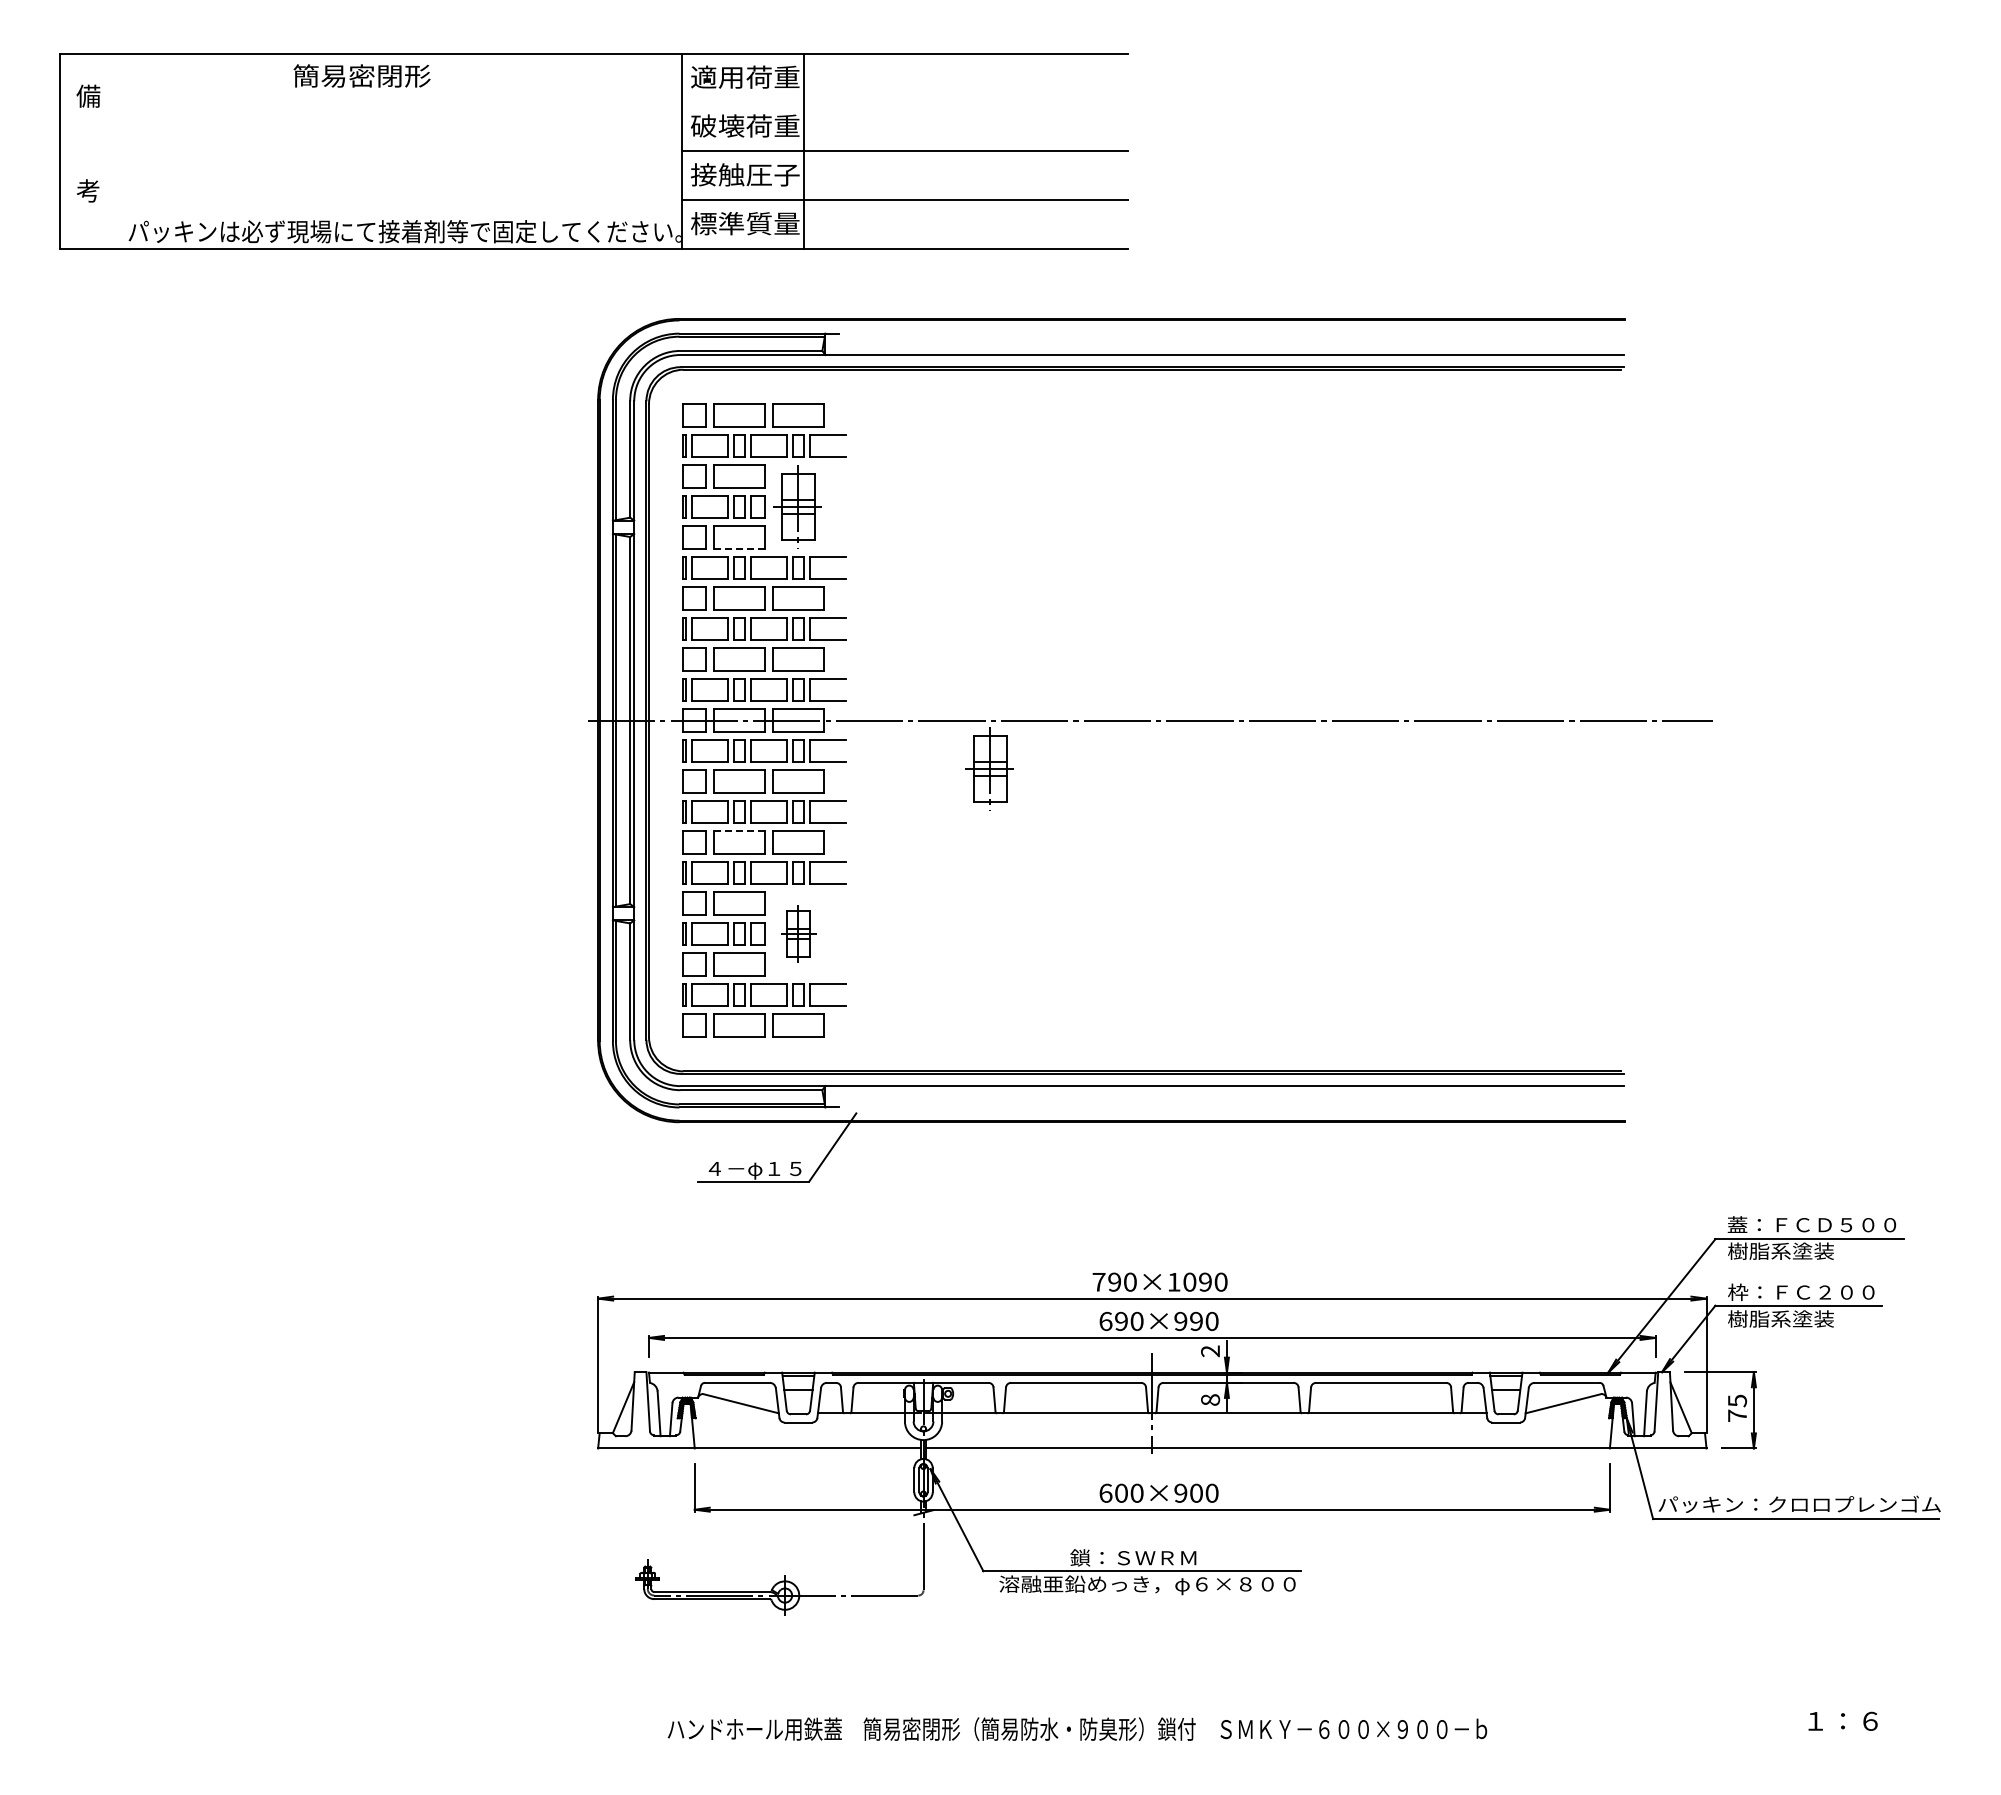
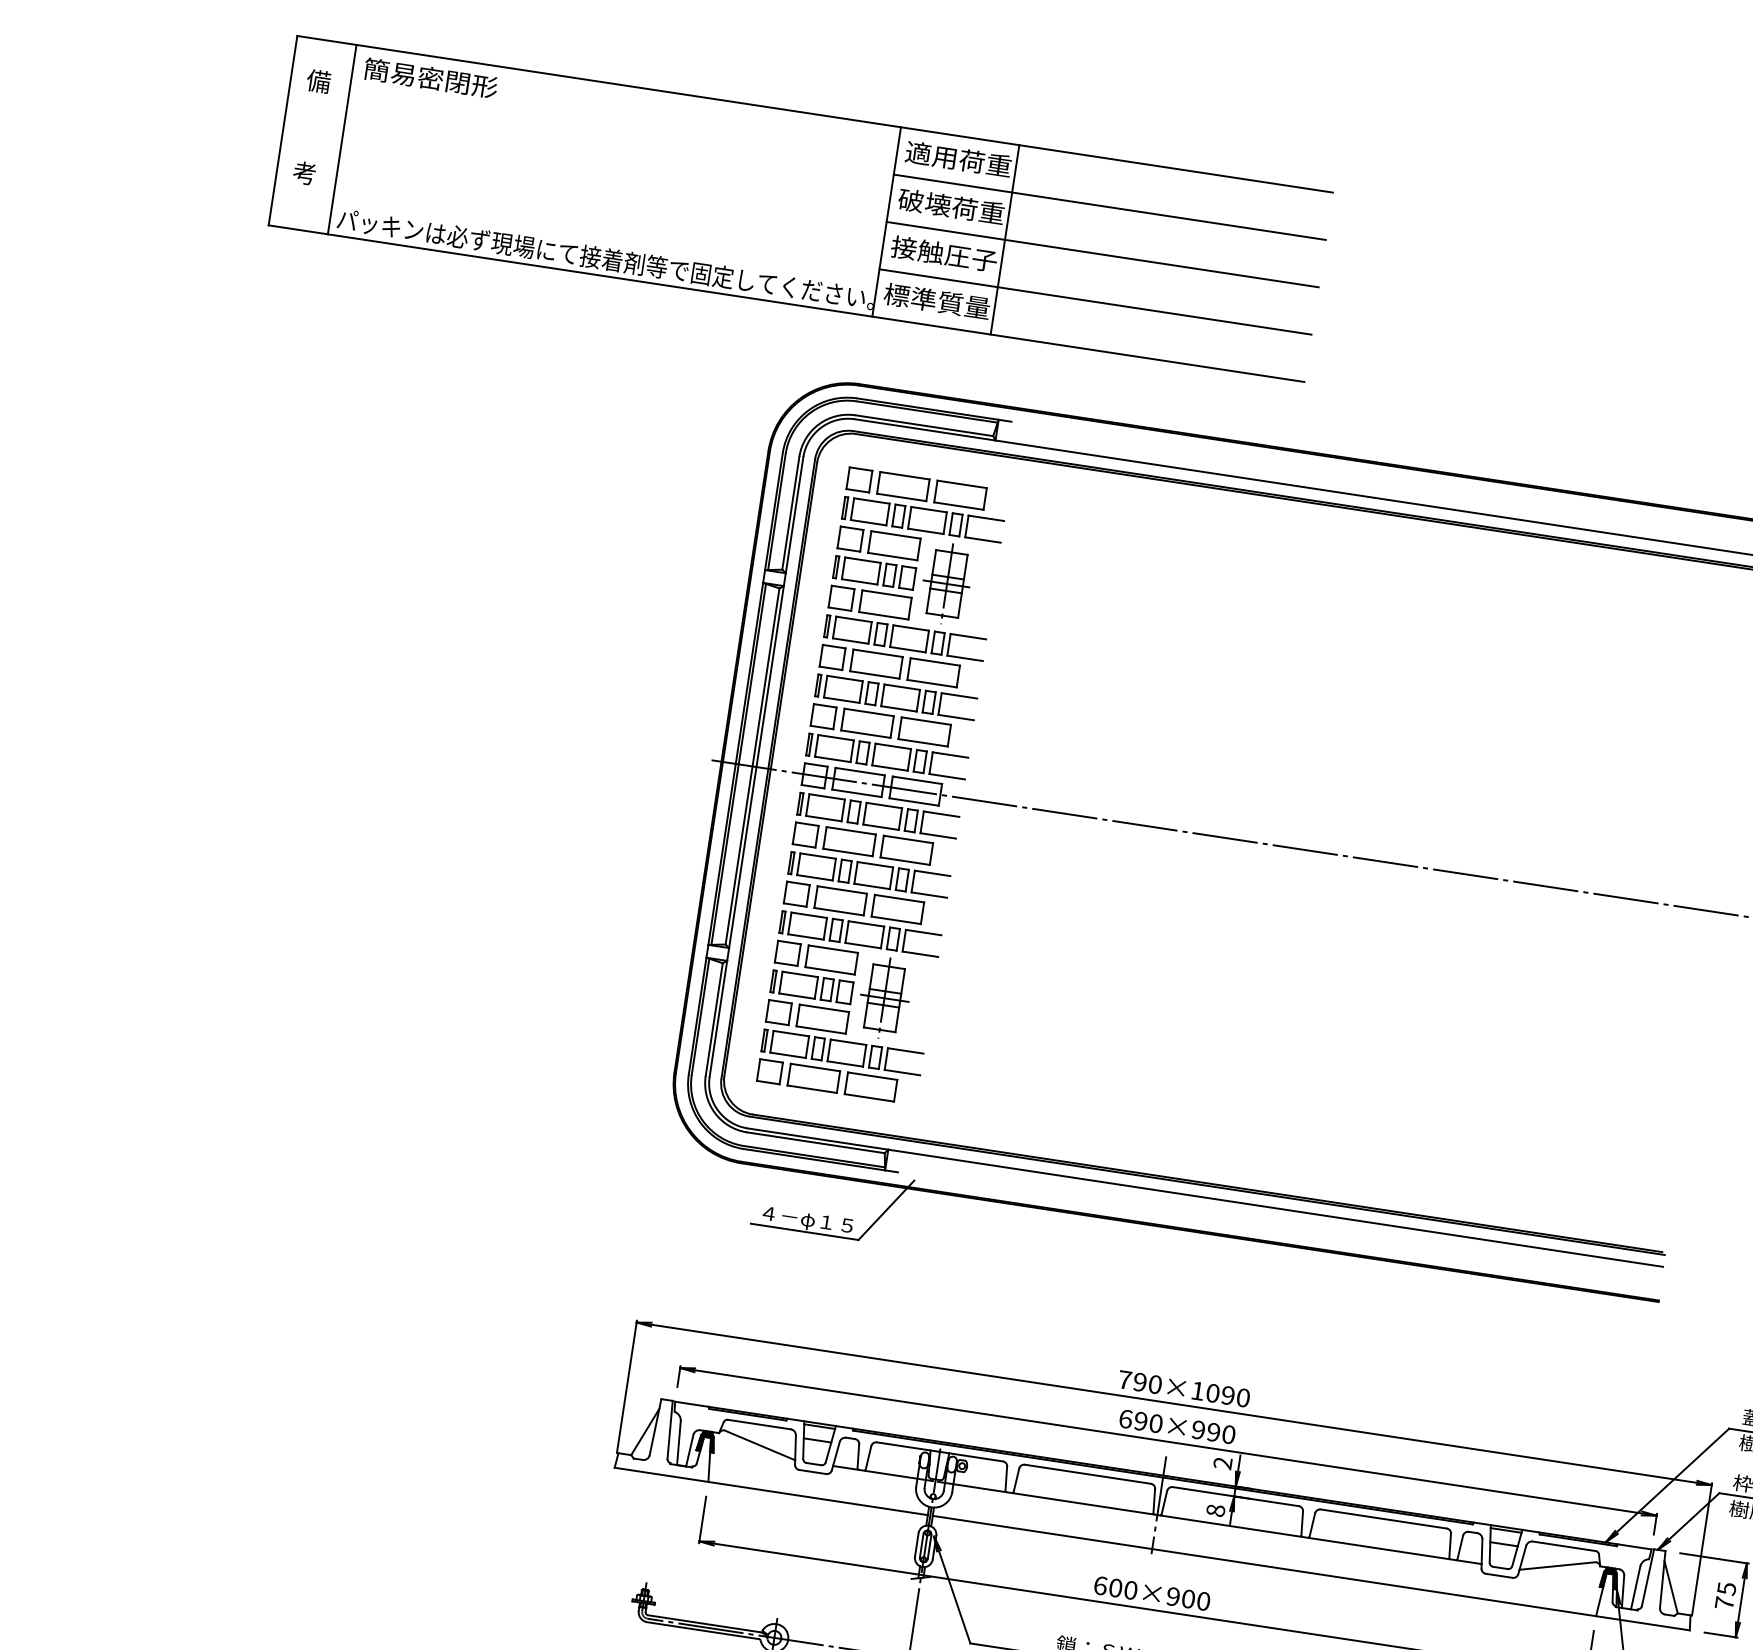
text: (361, 75) -> (430, 77), moved
line: (904, 102) -> (1109, 207), added
line: (121, 150) -> (342, 138), added
line: (738, 548) -> (882, 615), dashed -> solid
part: (989, 768) -> (1094, 865), removed
line: (738, 831) -> (841, 889), dashed -> solid
part: (798, 933) -> (884, 997), size x1.43

